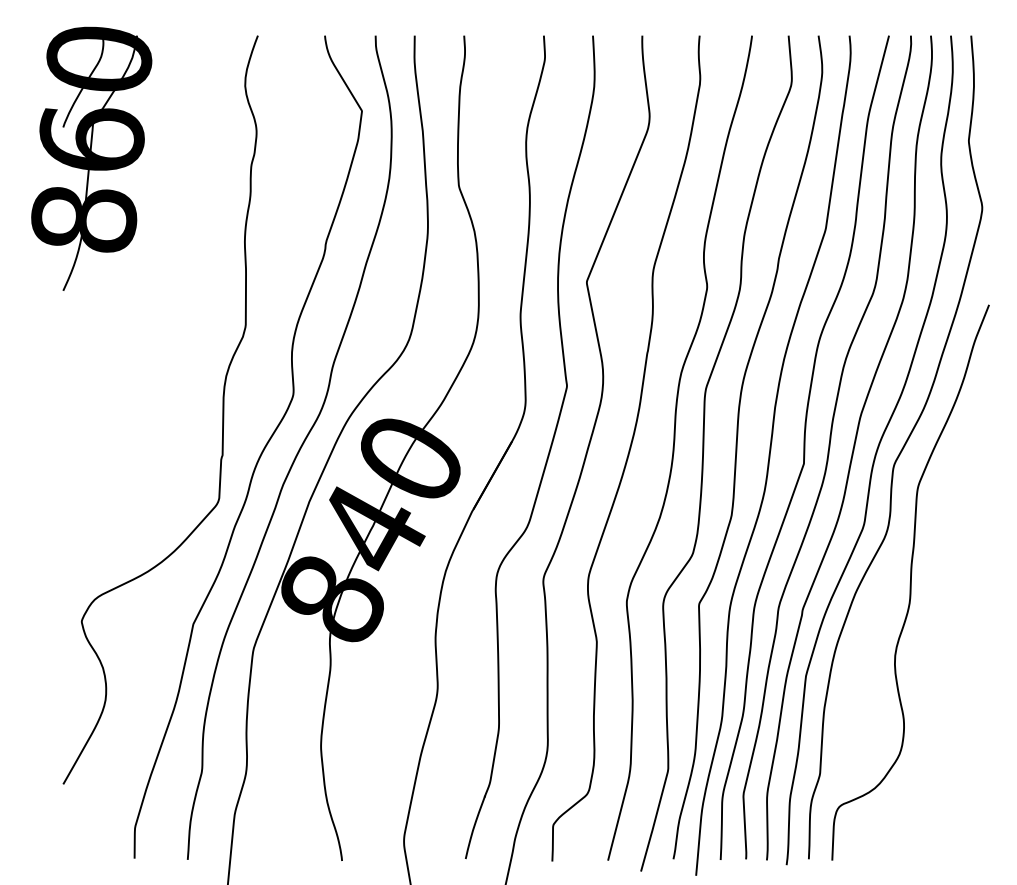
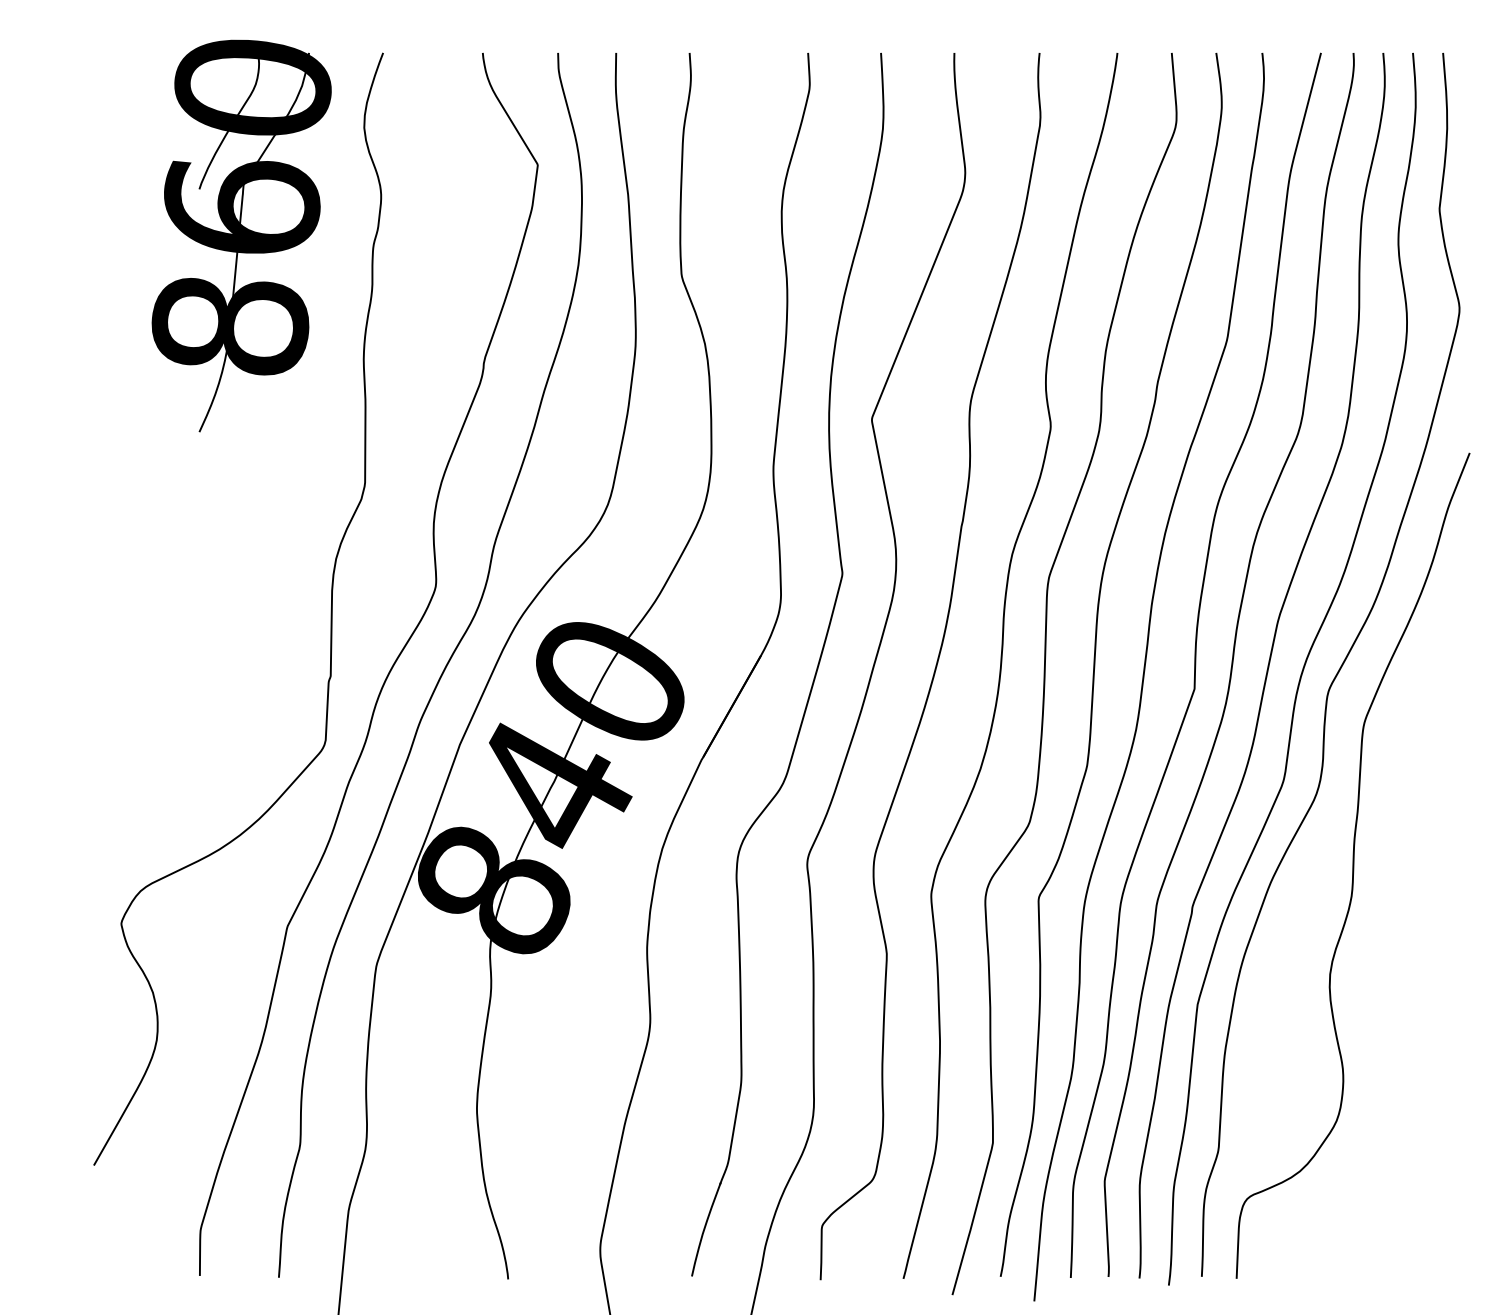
part: (91, 158) -> (241, 235), moved

